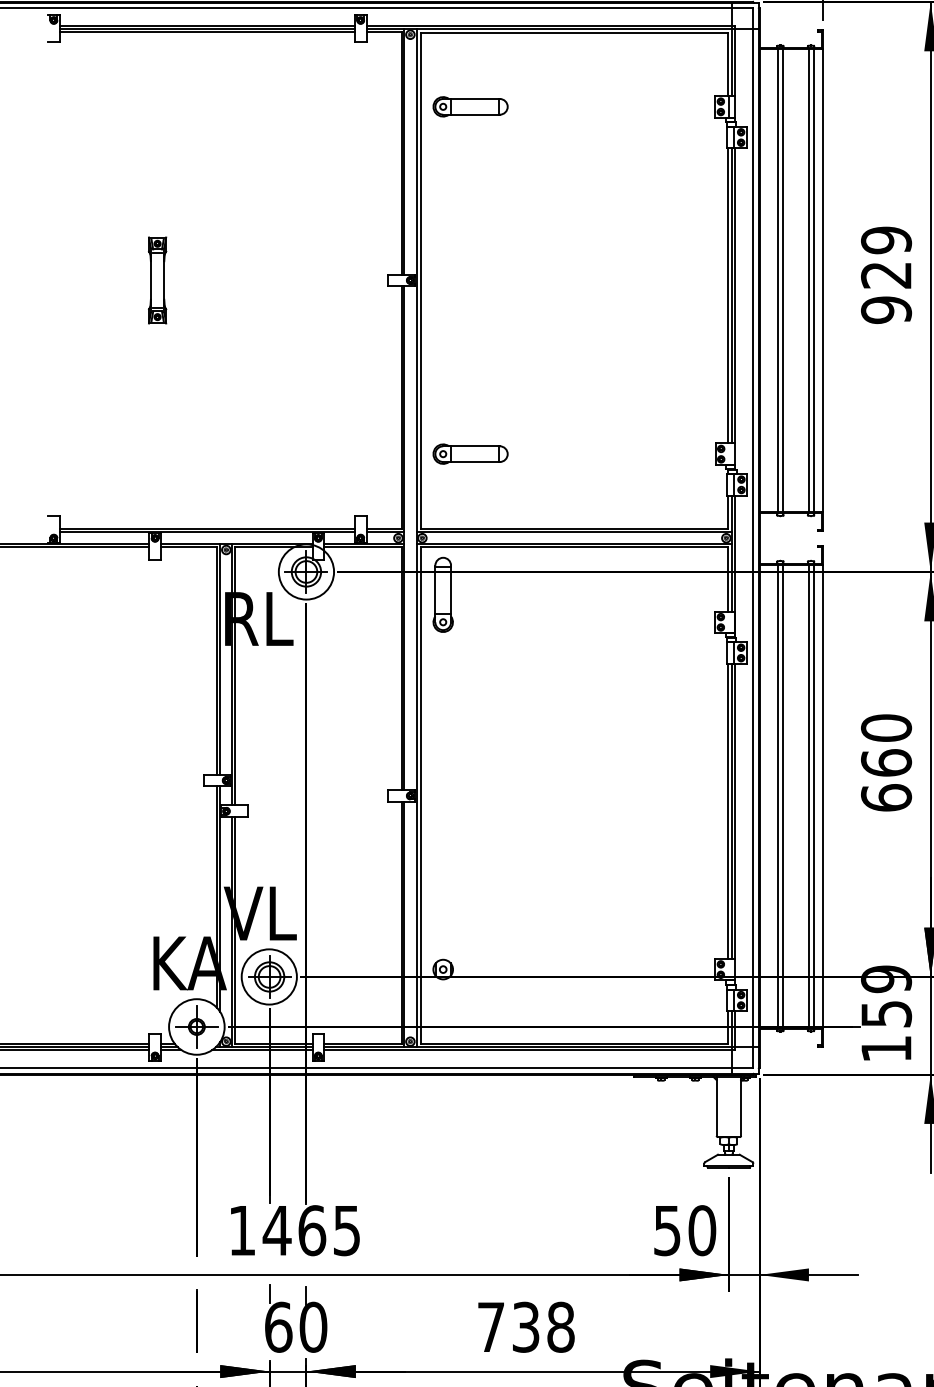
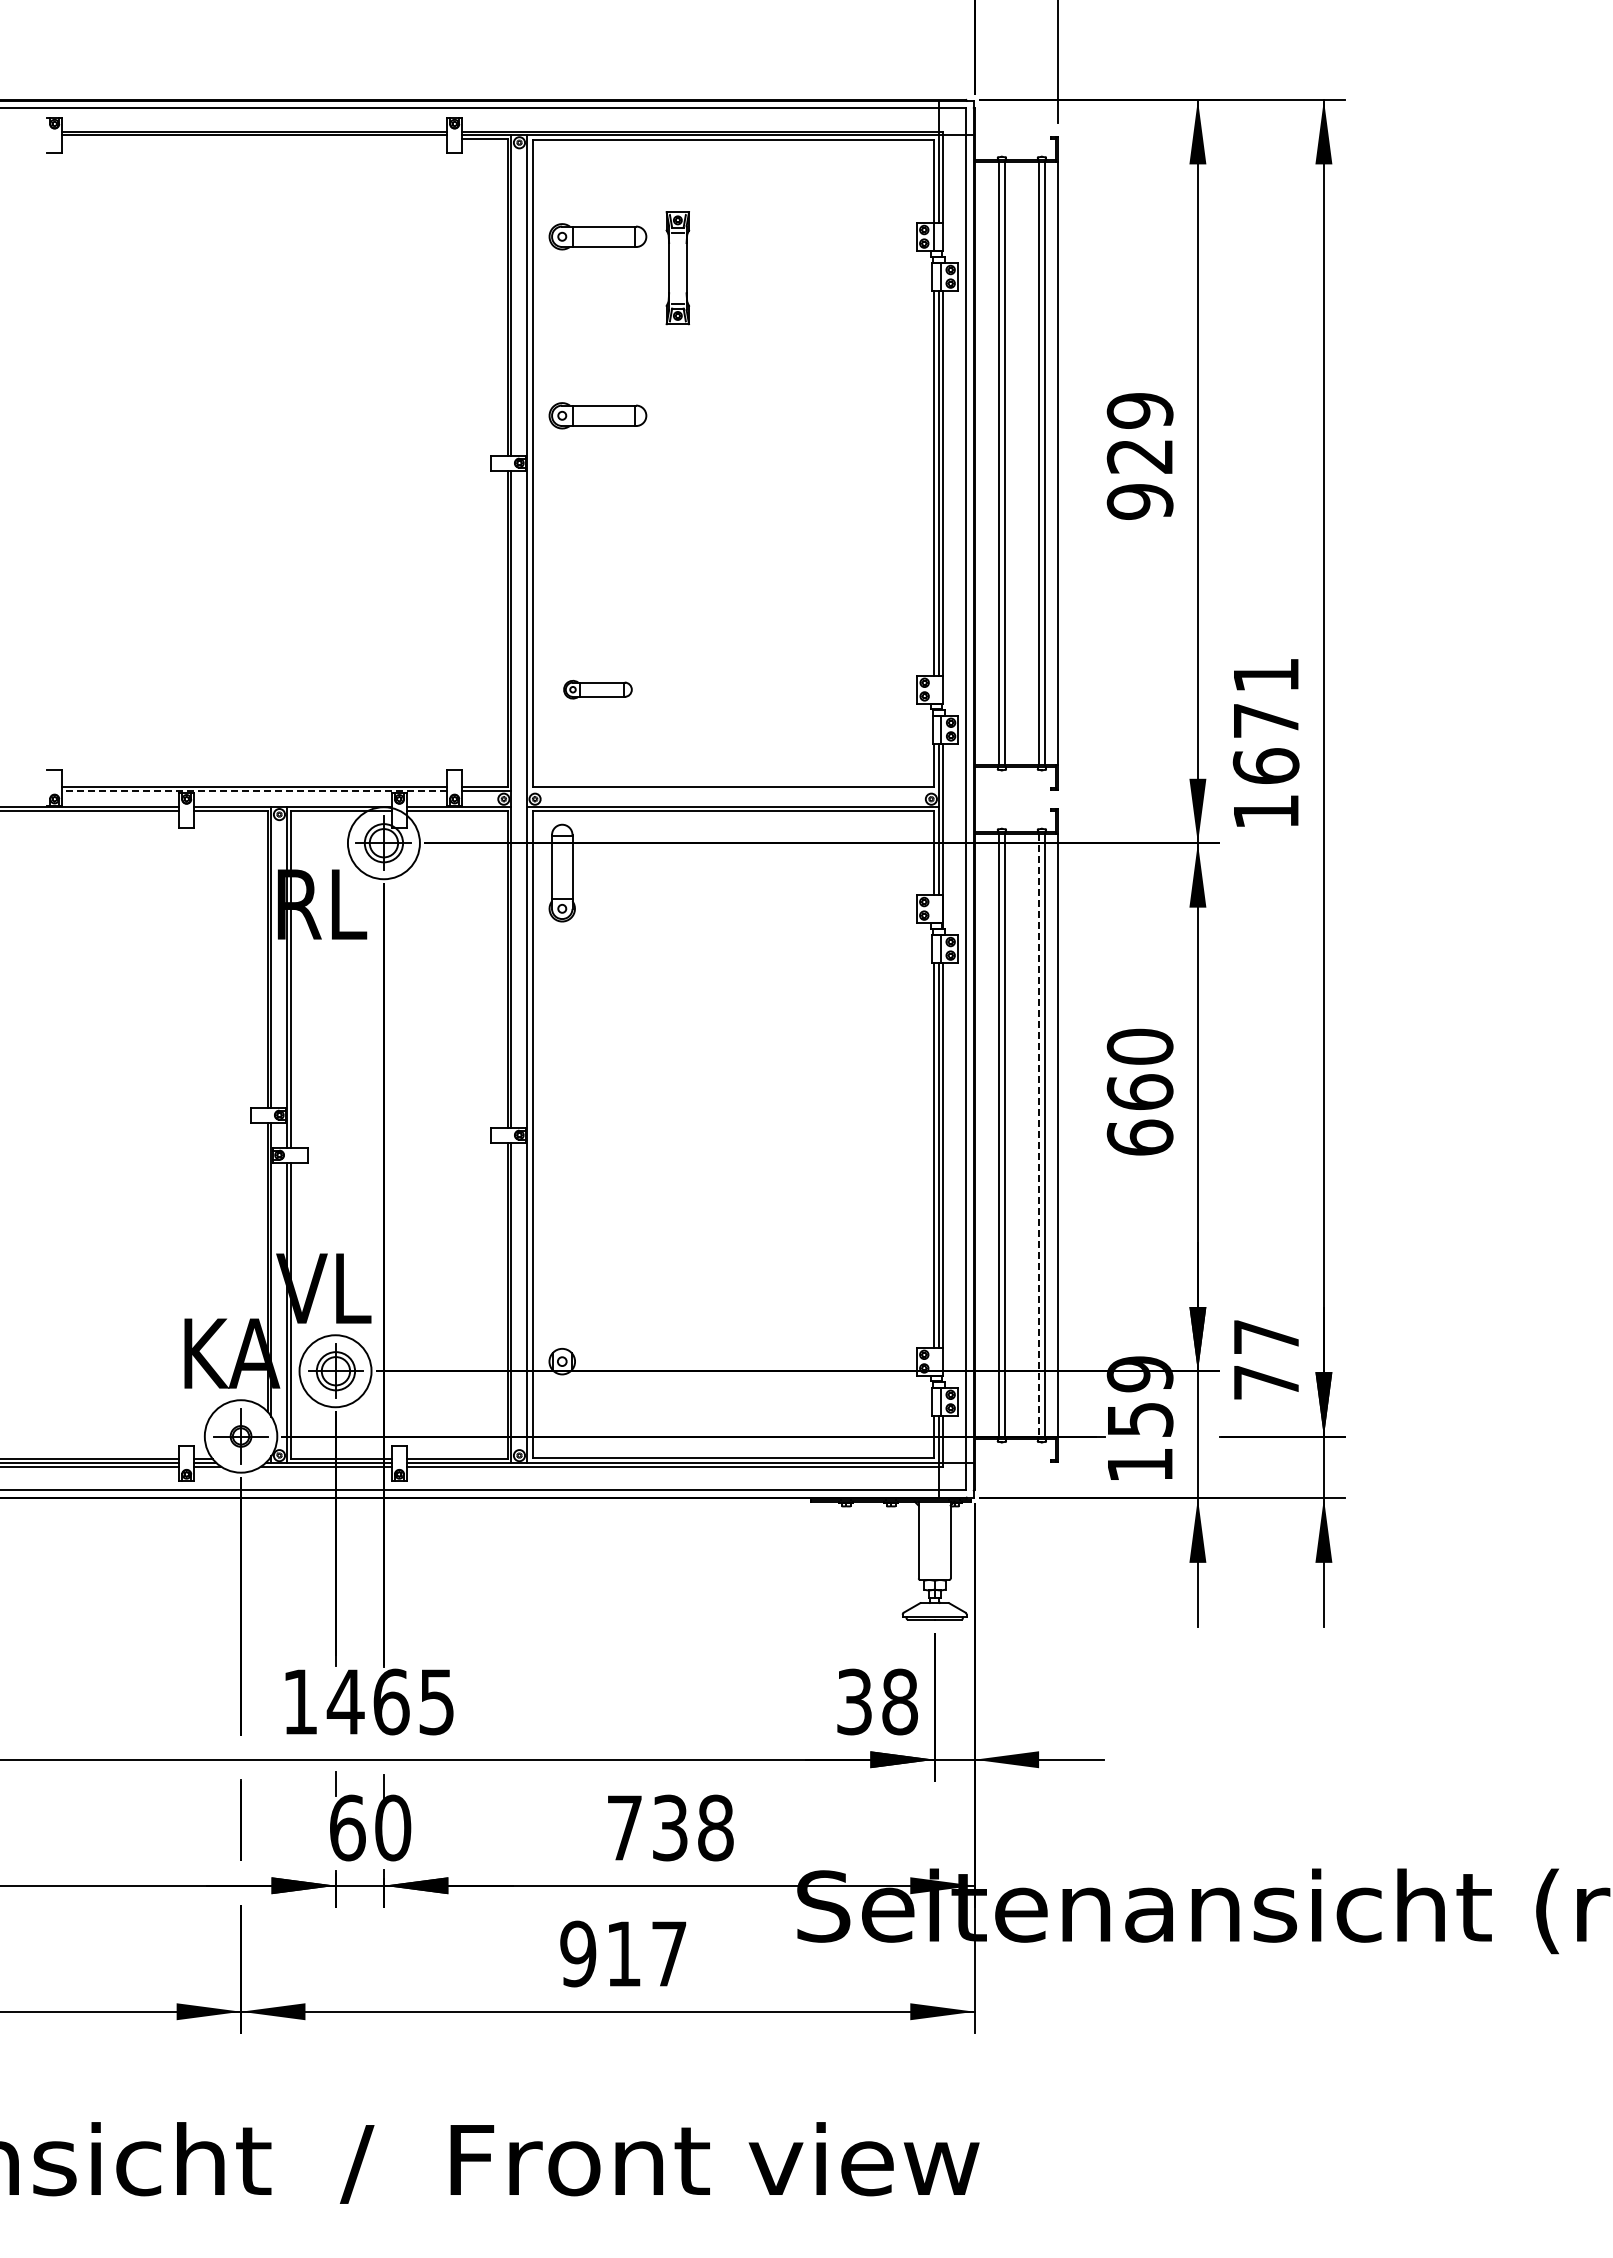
line: (207, 31) -> (254, 138), removed
part: (470, 243) -> (597, 415), added
part: (157, 280) -> (677, 268), moved
part: (470, 454) -> (597, 689), size x0.7
line: (207, 532) -> (254, 791), solid -> dashed
line: (574, 532) -> (733, 791), removed
line: (808, 796) -> (1038, 1135), solid -> dashed
text: (685, 1230) -> (877, 1701), 50 -> 38

